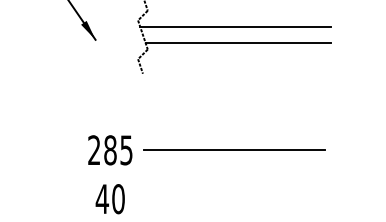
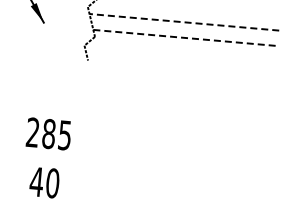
line: (235, 27) -> (184, 22), solid -> dashed
line: (238, 42) -> (185, 37), solid -> dashed
line: (234, 149) -> (172, 144), removed

